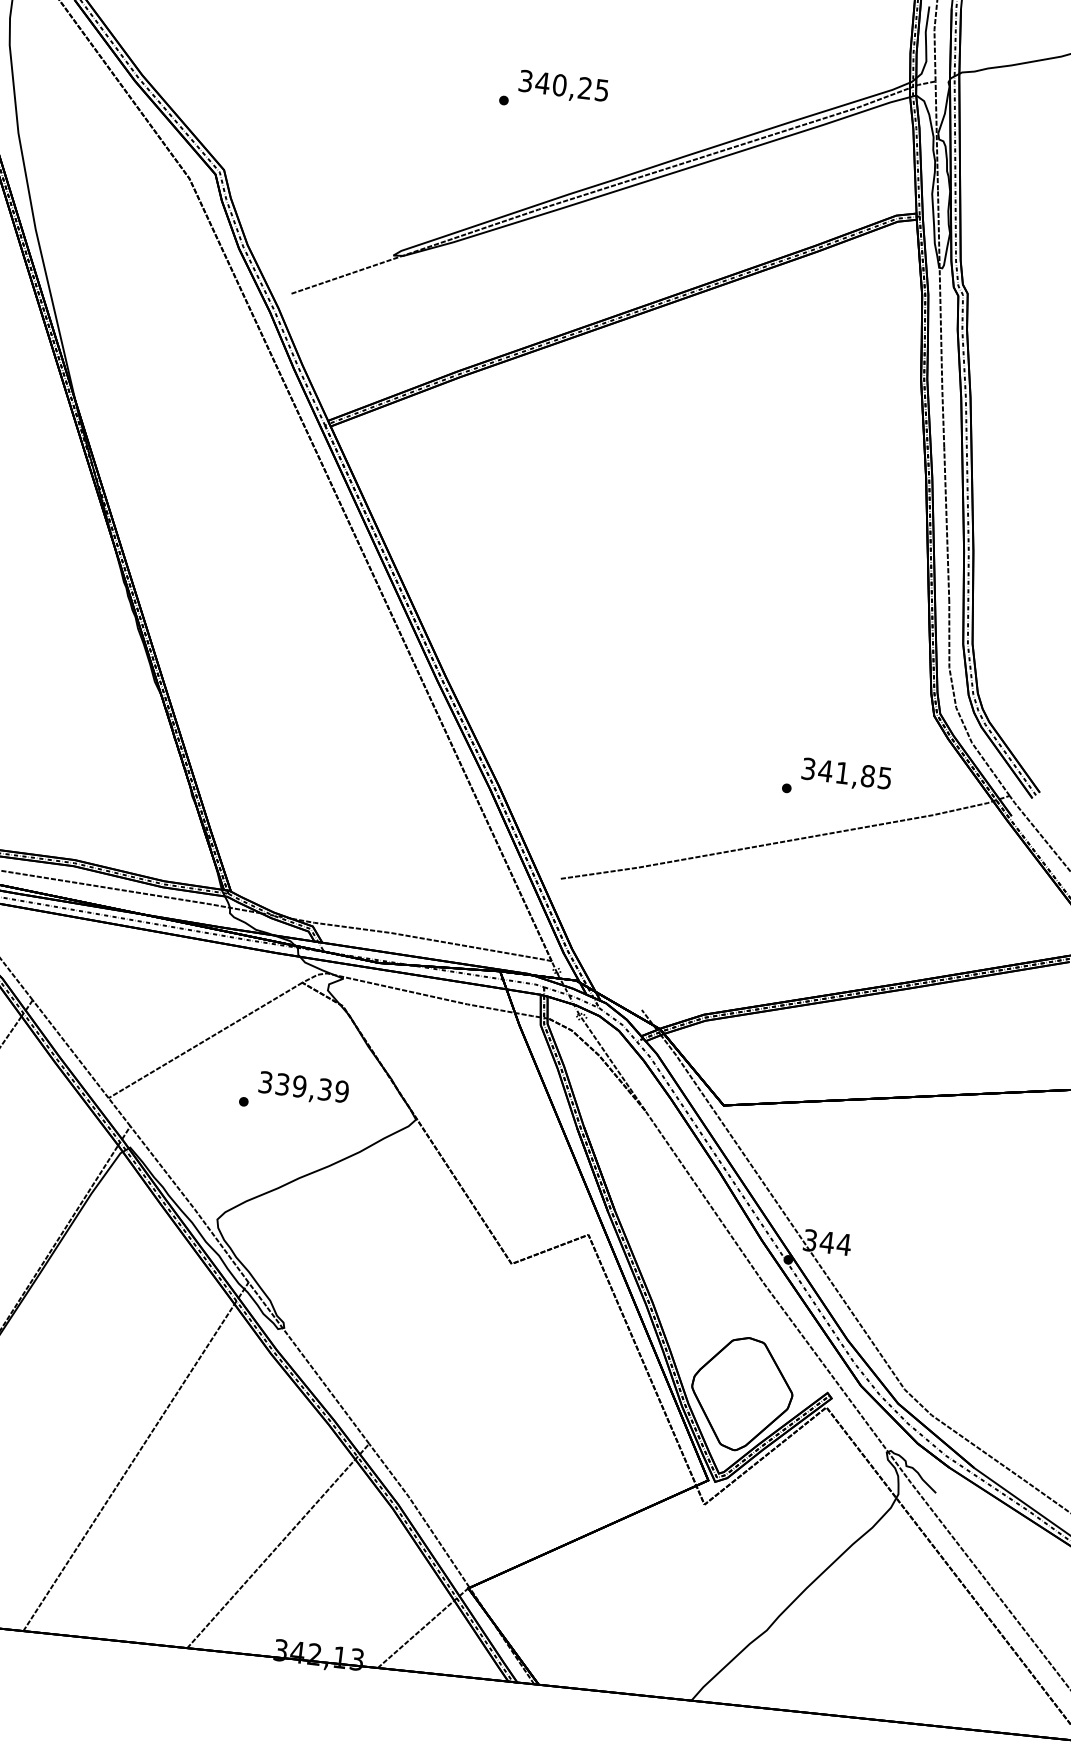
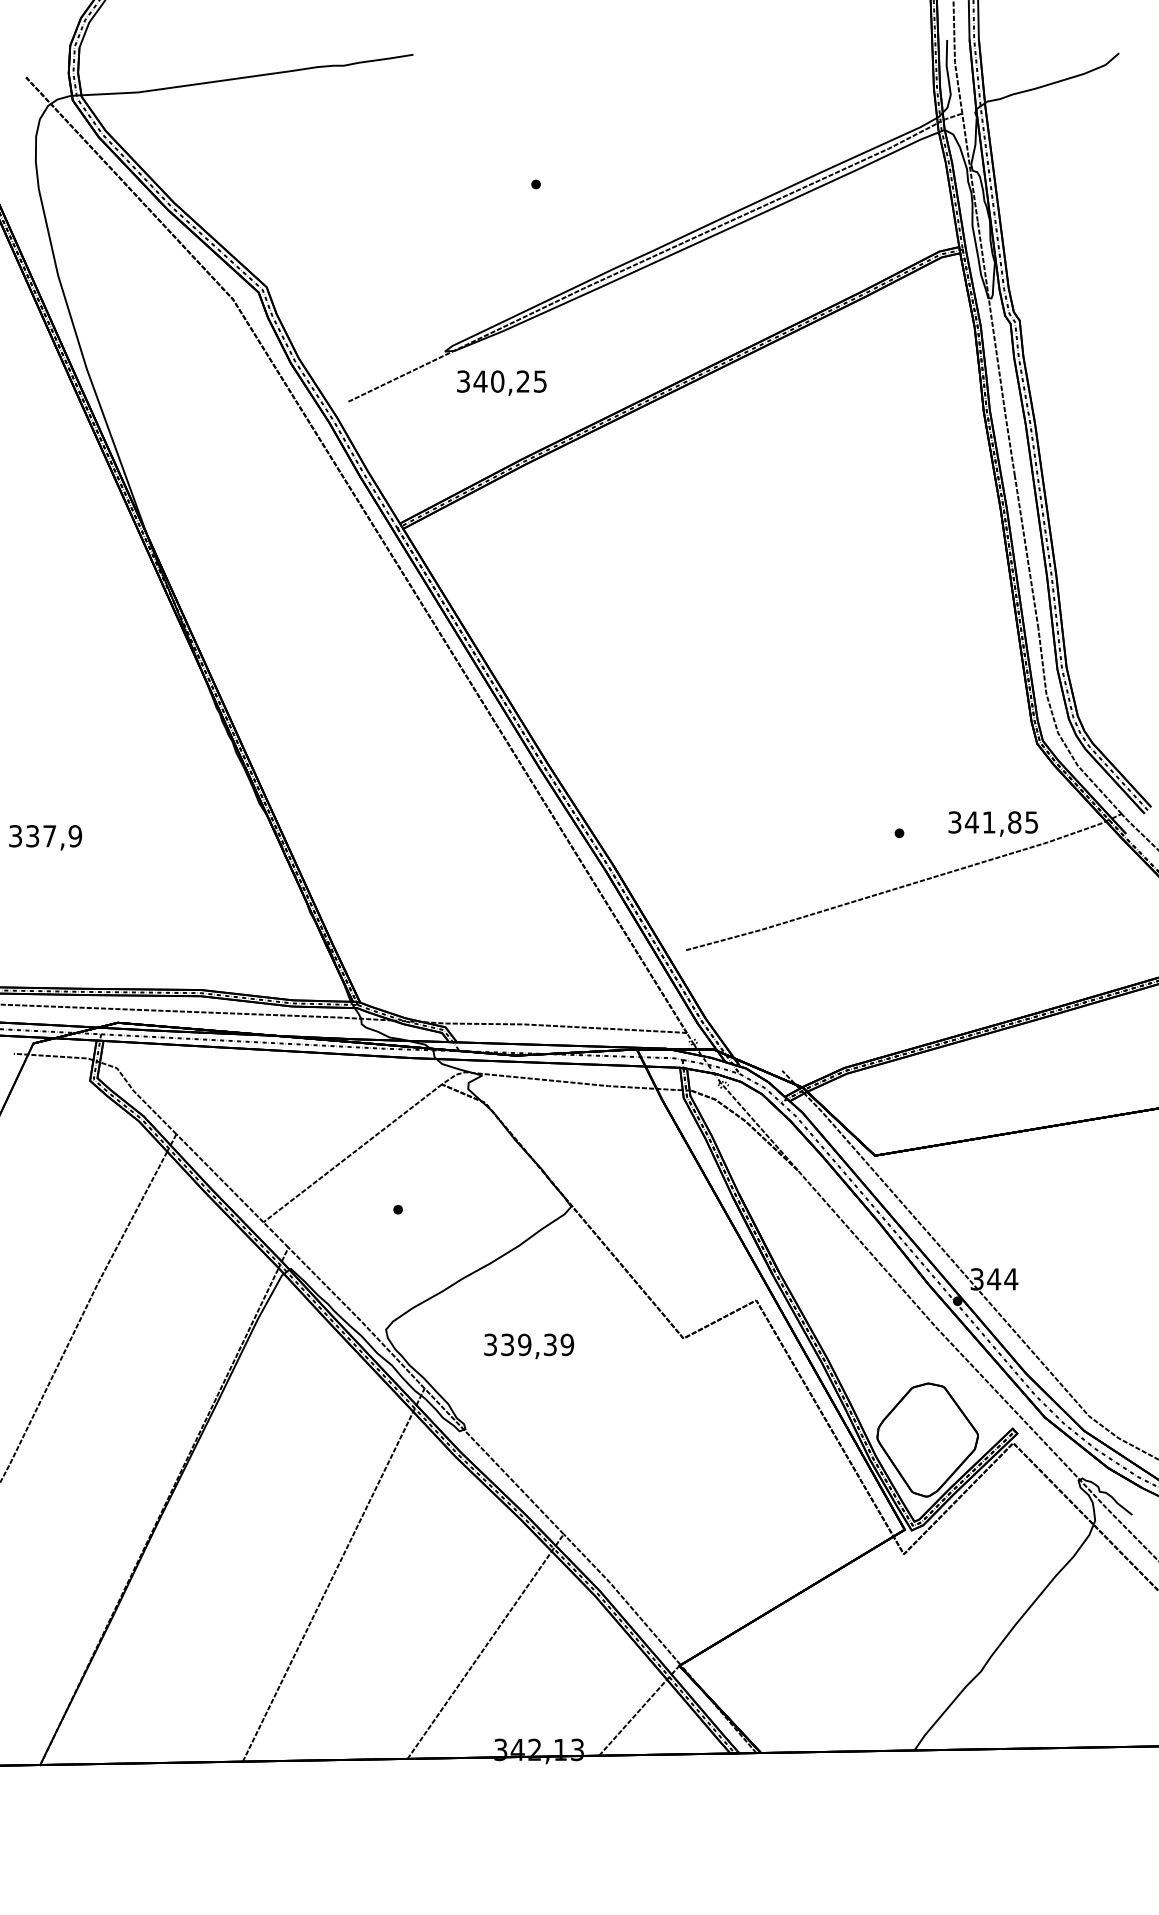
text: (563, 86) -> (501, 382), moved
text: (845, 774) -> (992, 823), moved
text: (303, 1088) -> (528, 1346), moved

